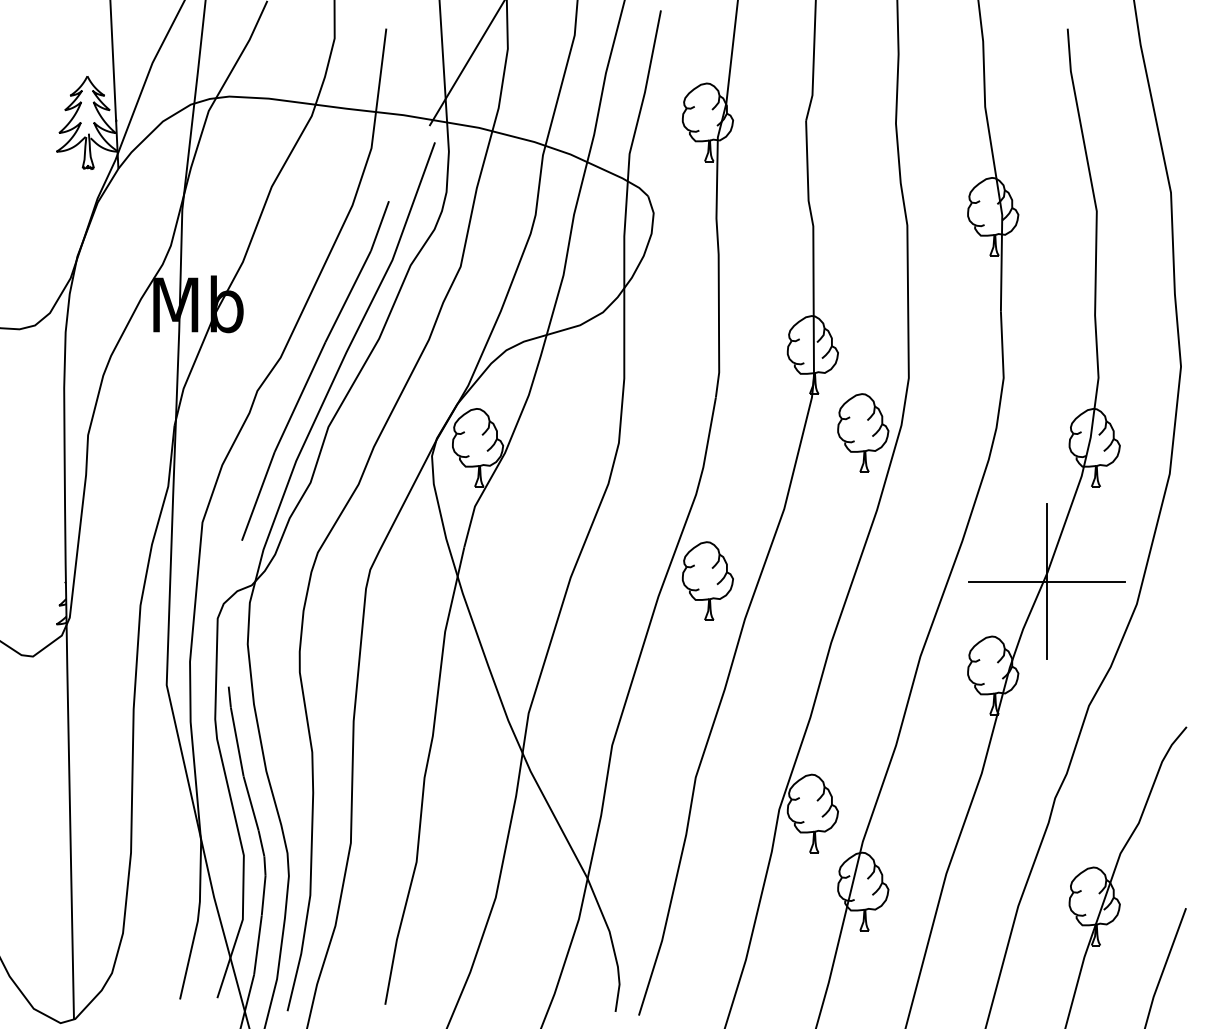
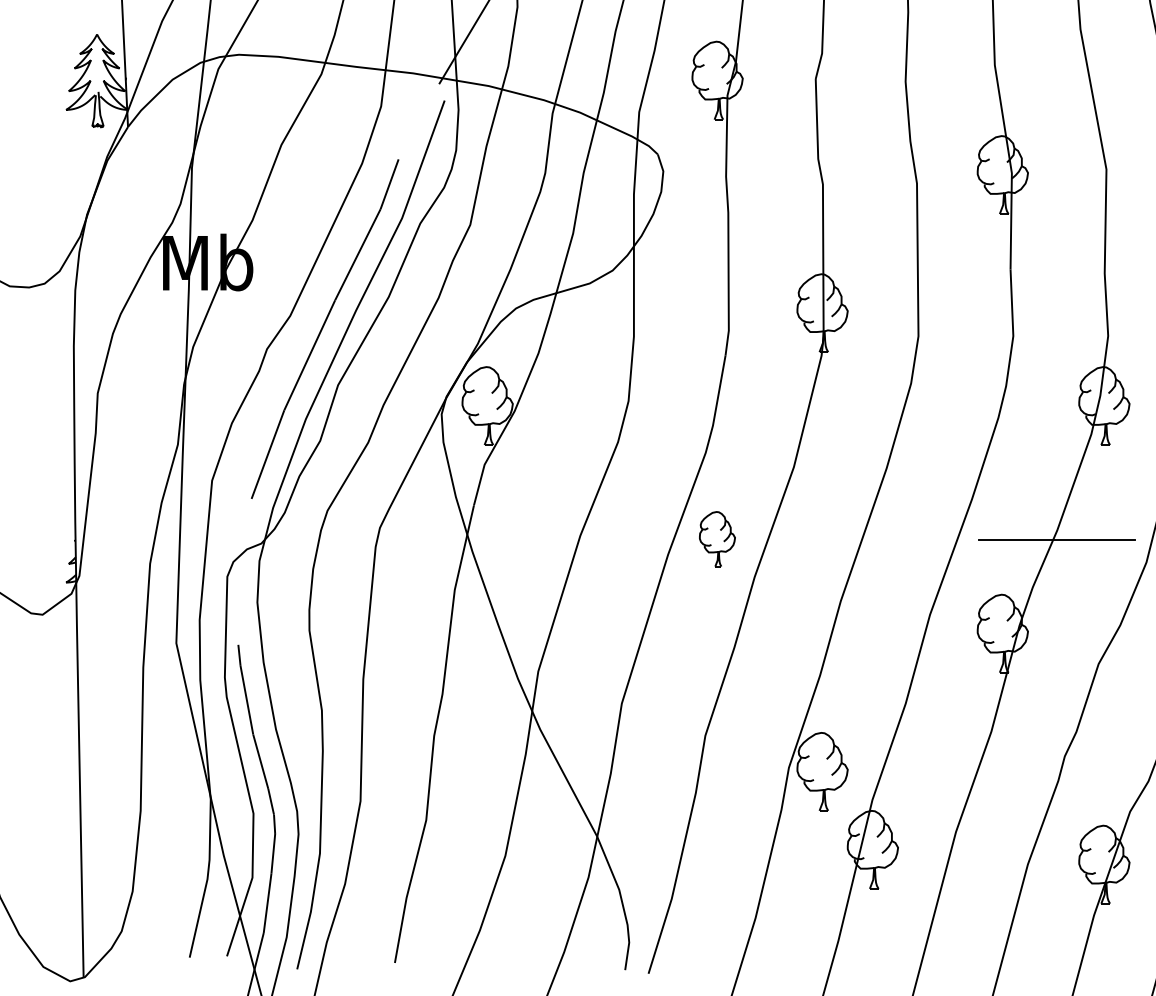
part: (863, 432) -> (873, 390), removed
part: (707, 580) -> (717, 538), size x0.7
line: (1047, 581) -> (1057, 539), removed

